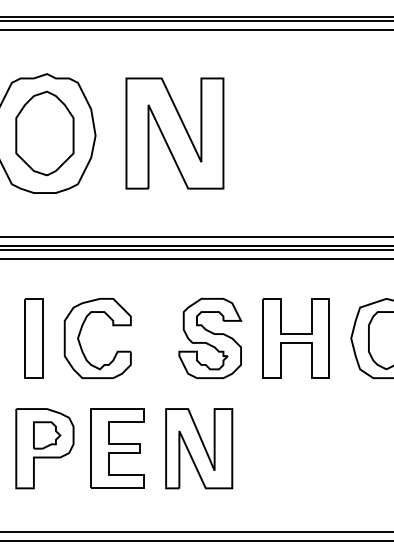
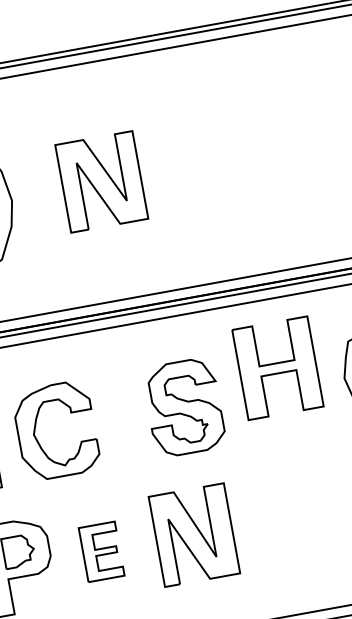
part: (174, 133) -> (101, 181), size x0.7
part: (295, 338) -> (277, 368), moved
part: (117, 448) -> (101, 551), size x0.6

